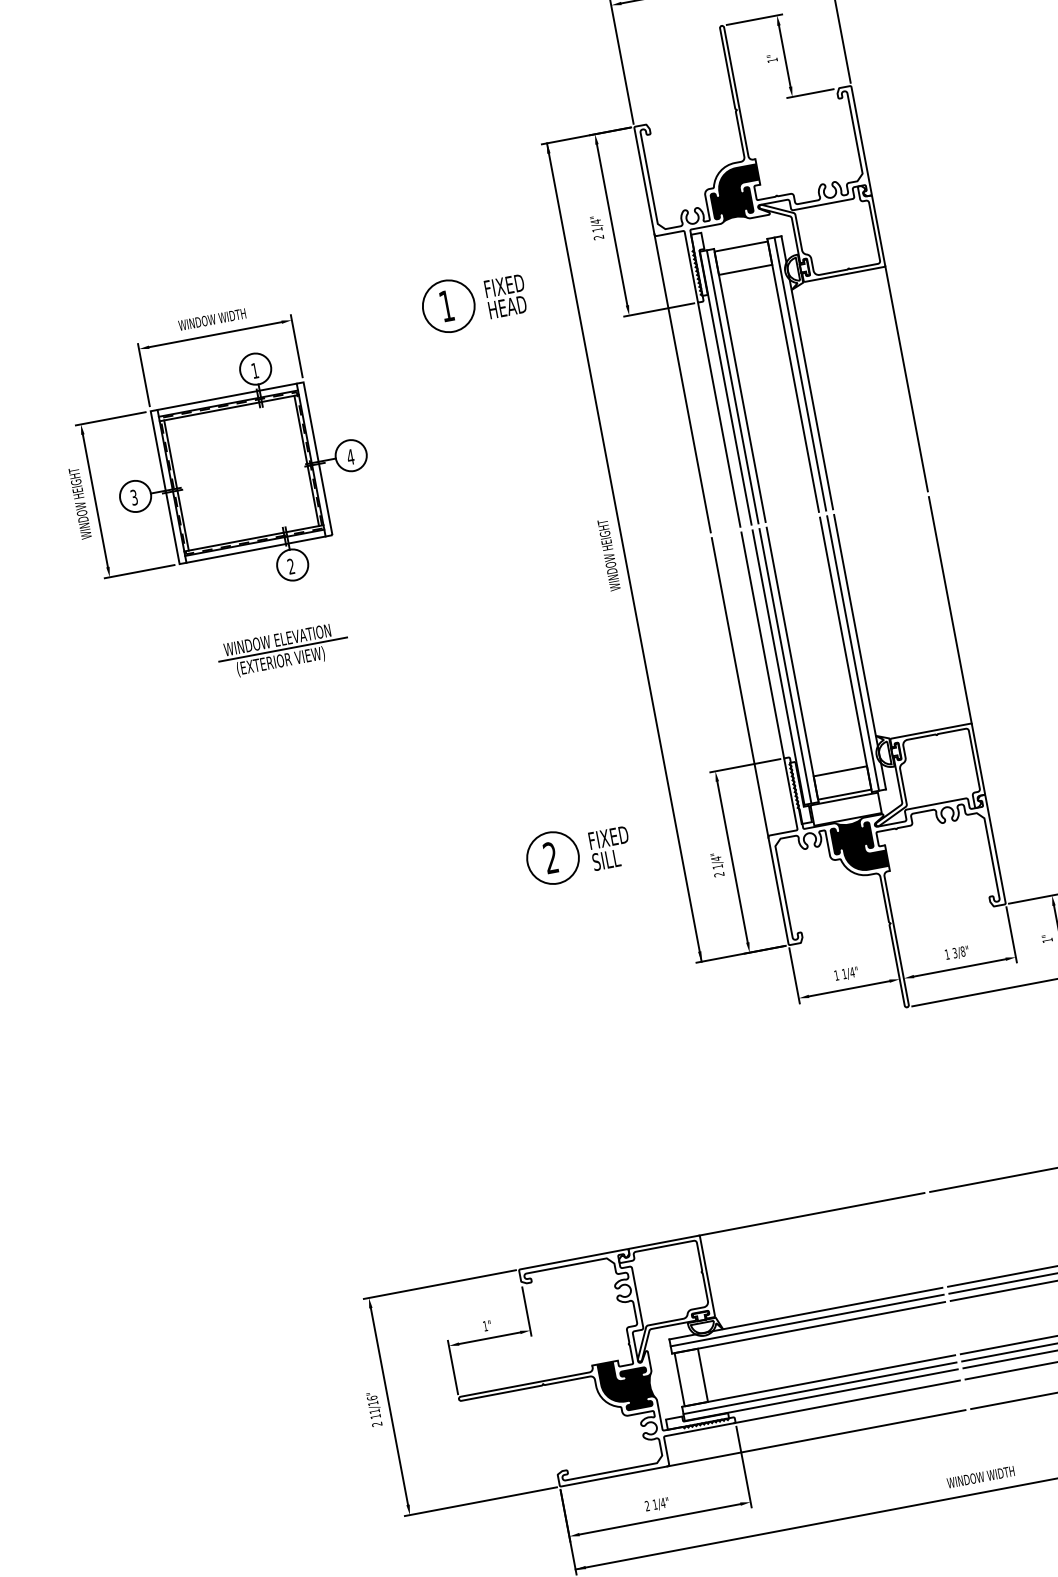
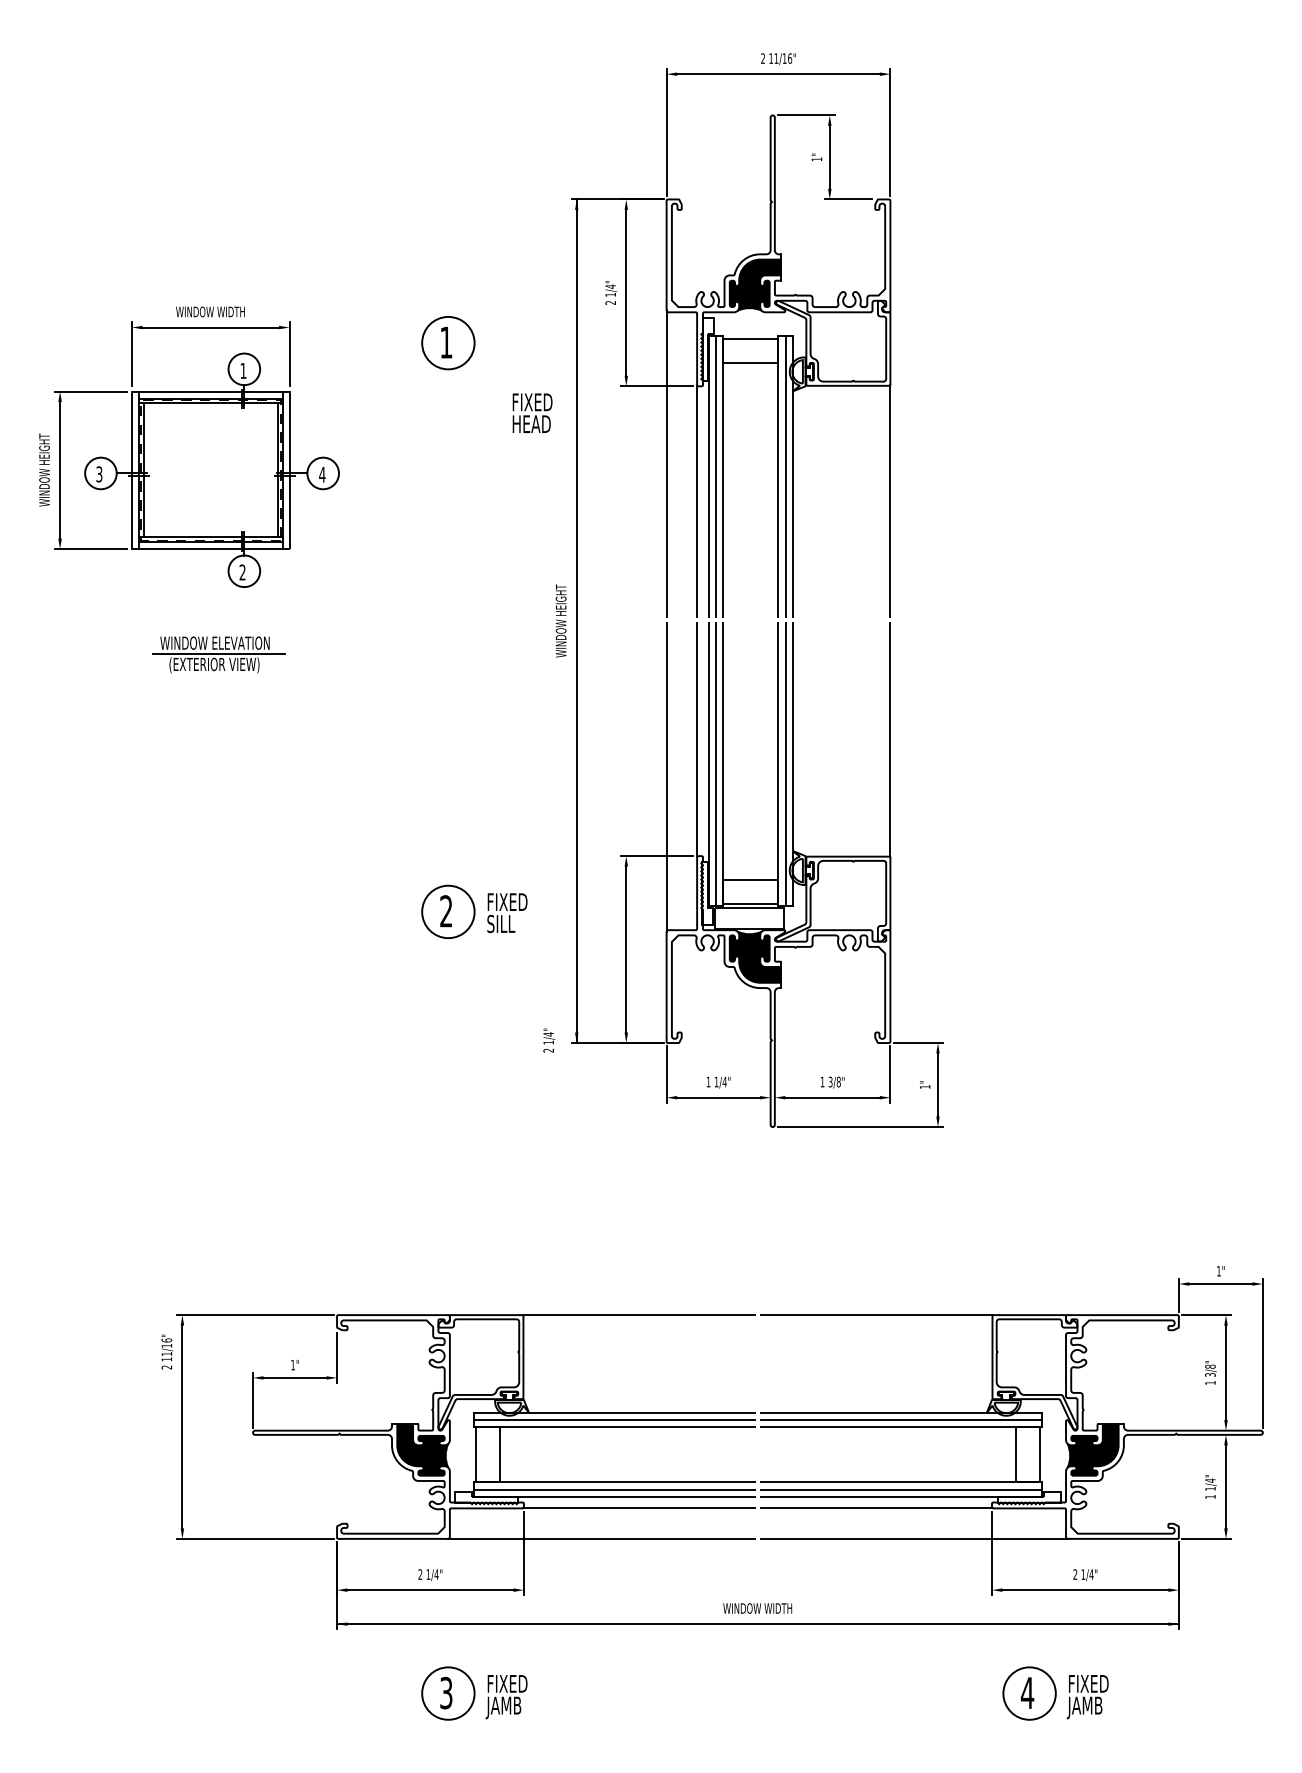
text: (506, 295) -> (532, 412), moved
text: (718, 864) -> (549, 1040), moved
text: (374, 1408) -> (167, 1351), moved

